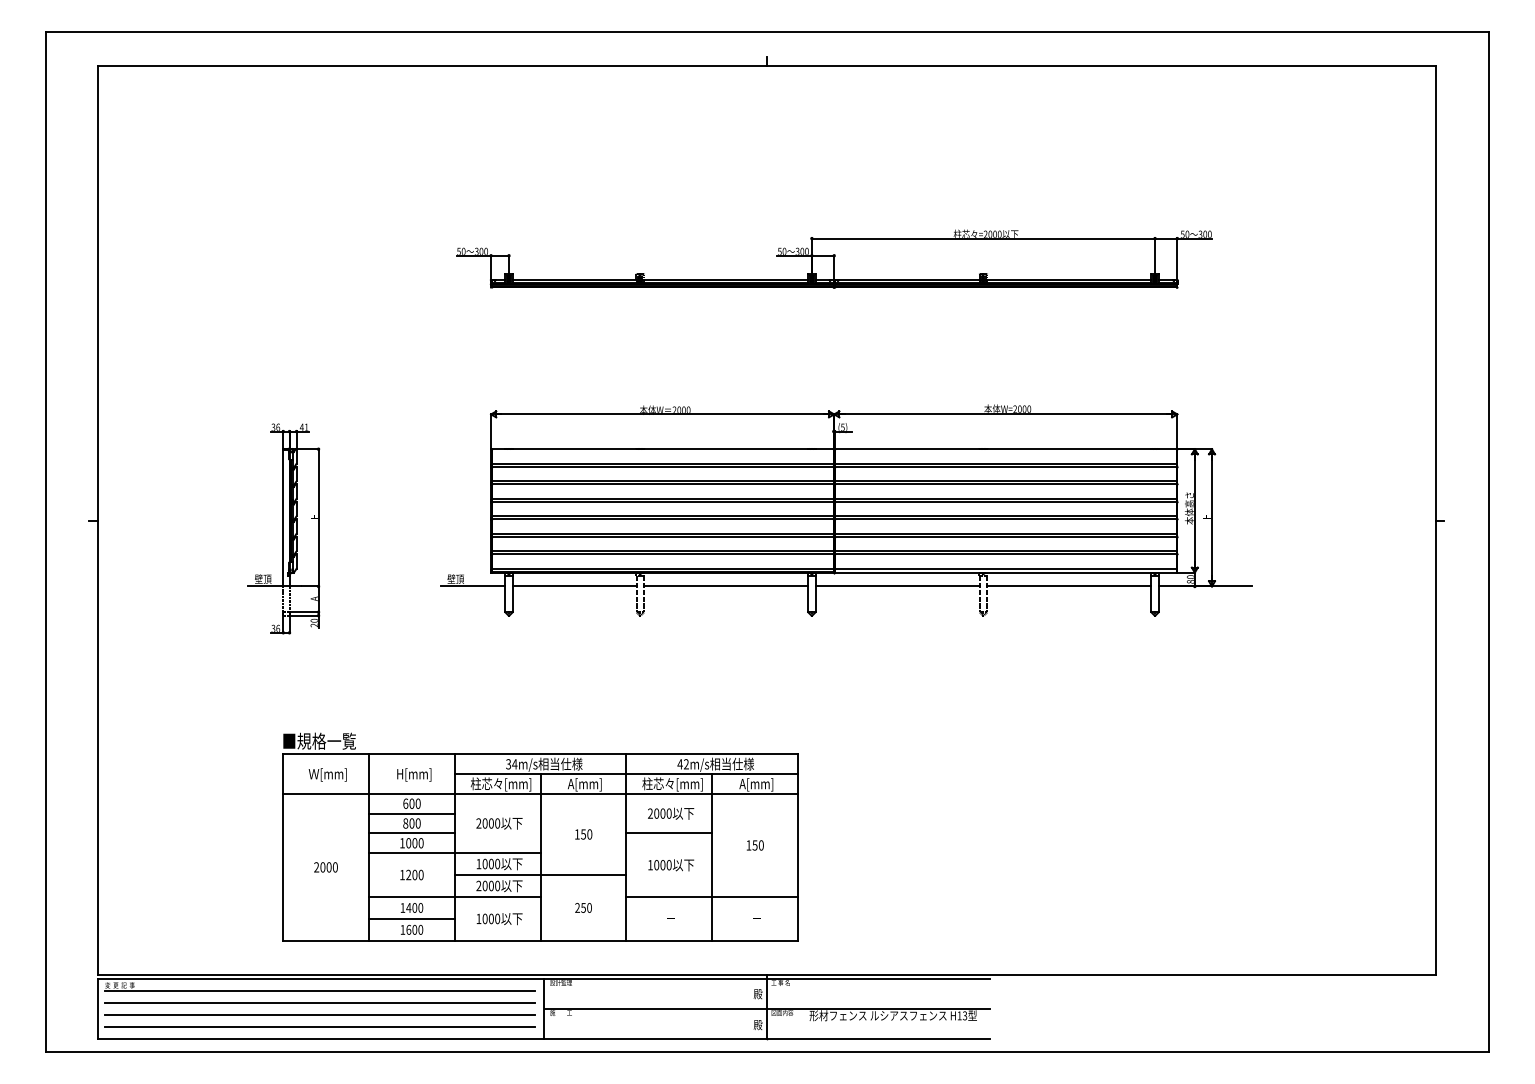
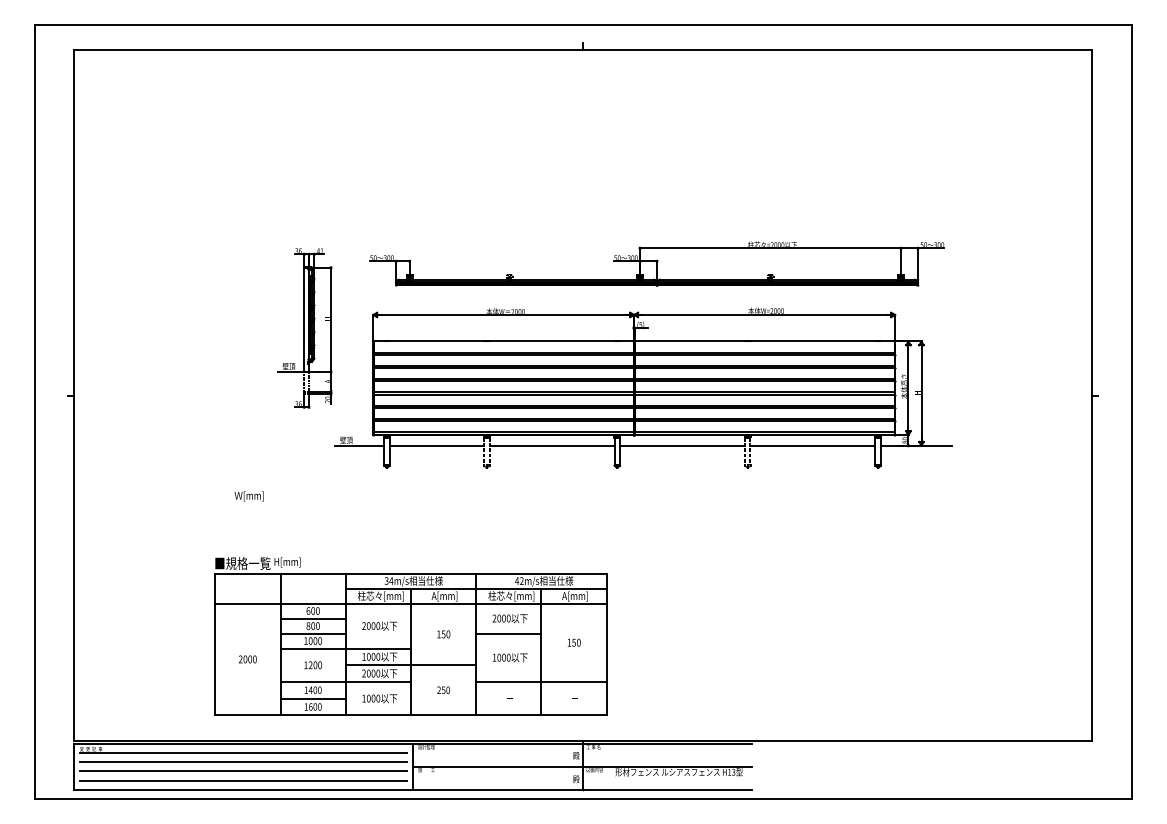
part: (834, 258) -> (657, 263), moved
part: (283, 528) -> (304, 327), moved
text: (327, 774) -> (248, 496), moved
text: (414, 774) -> (287, 562), moved

